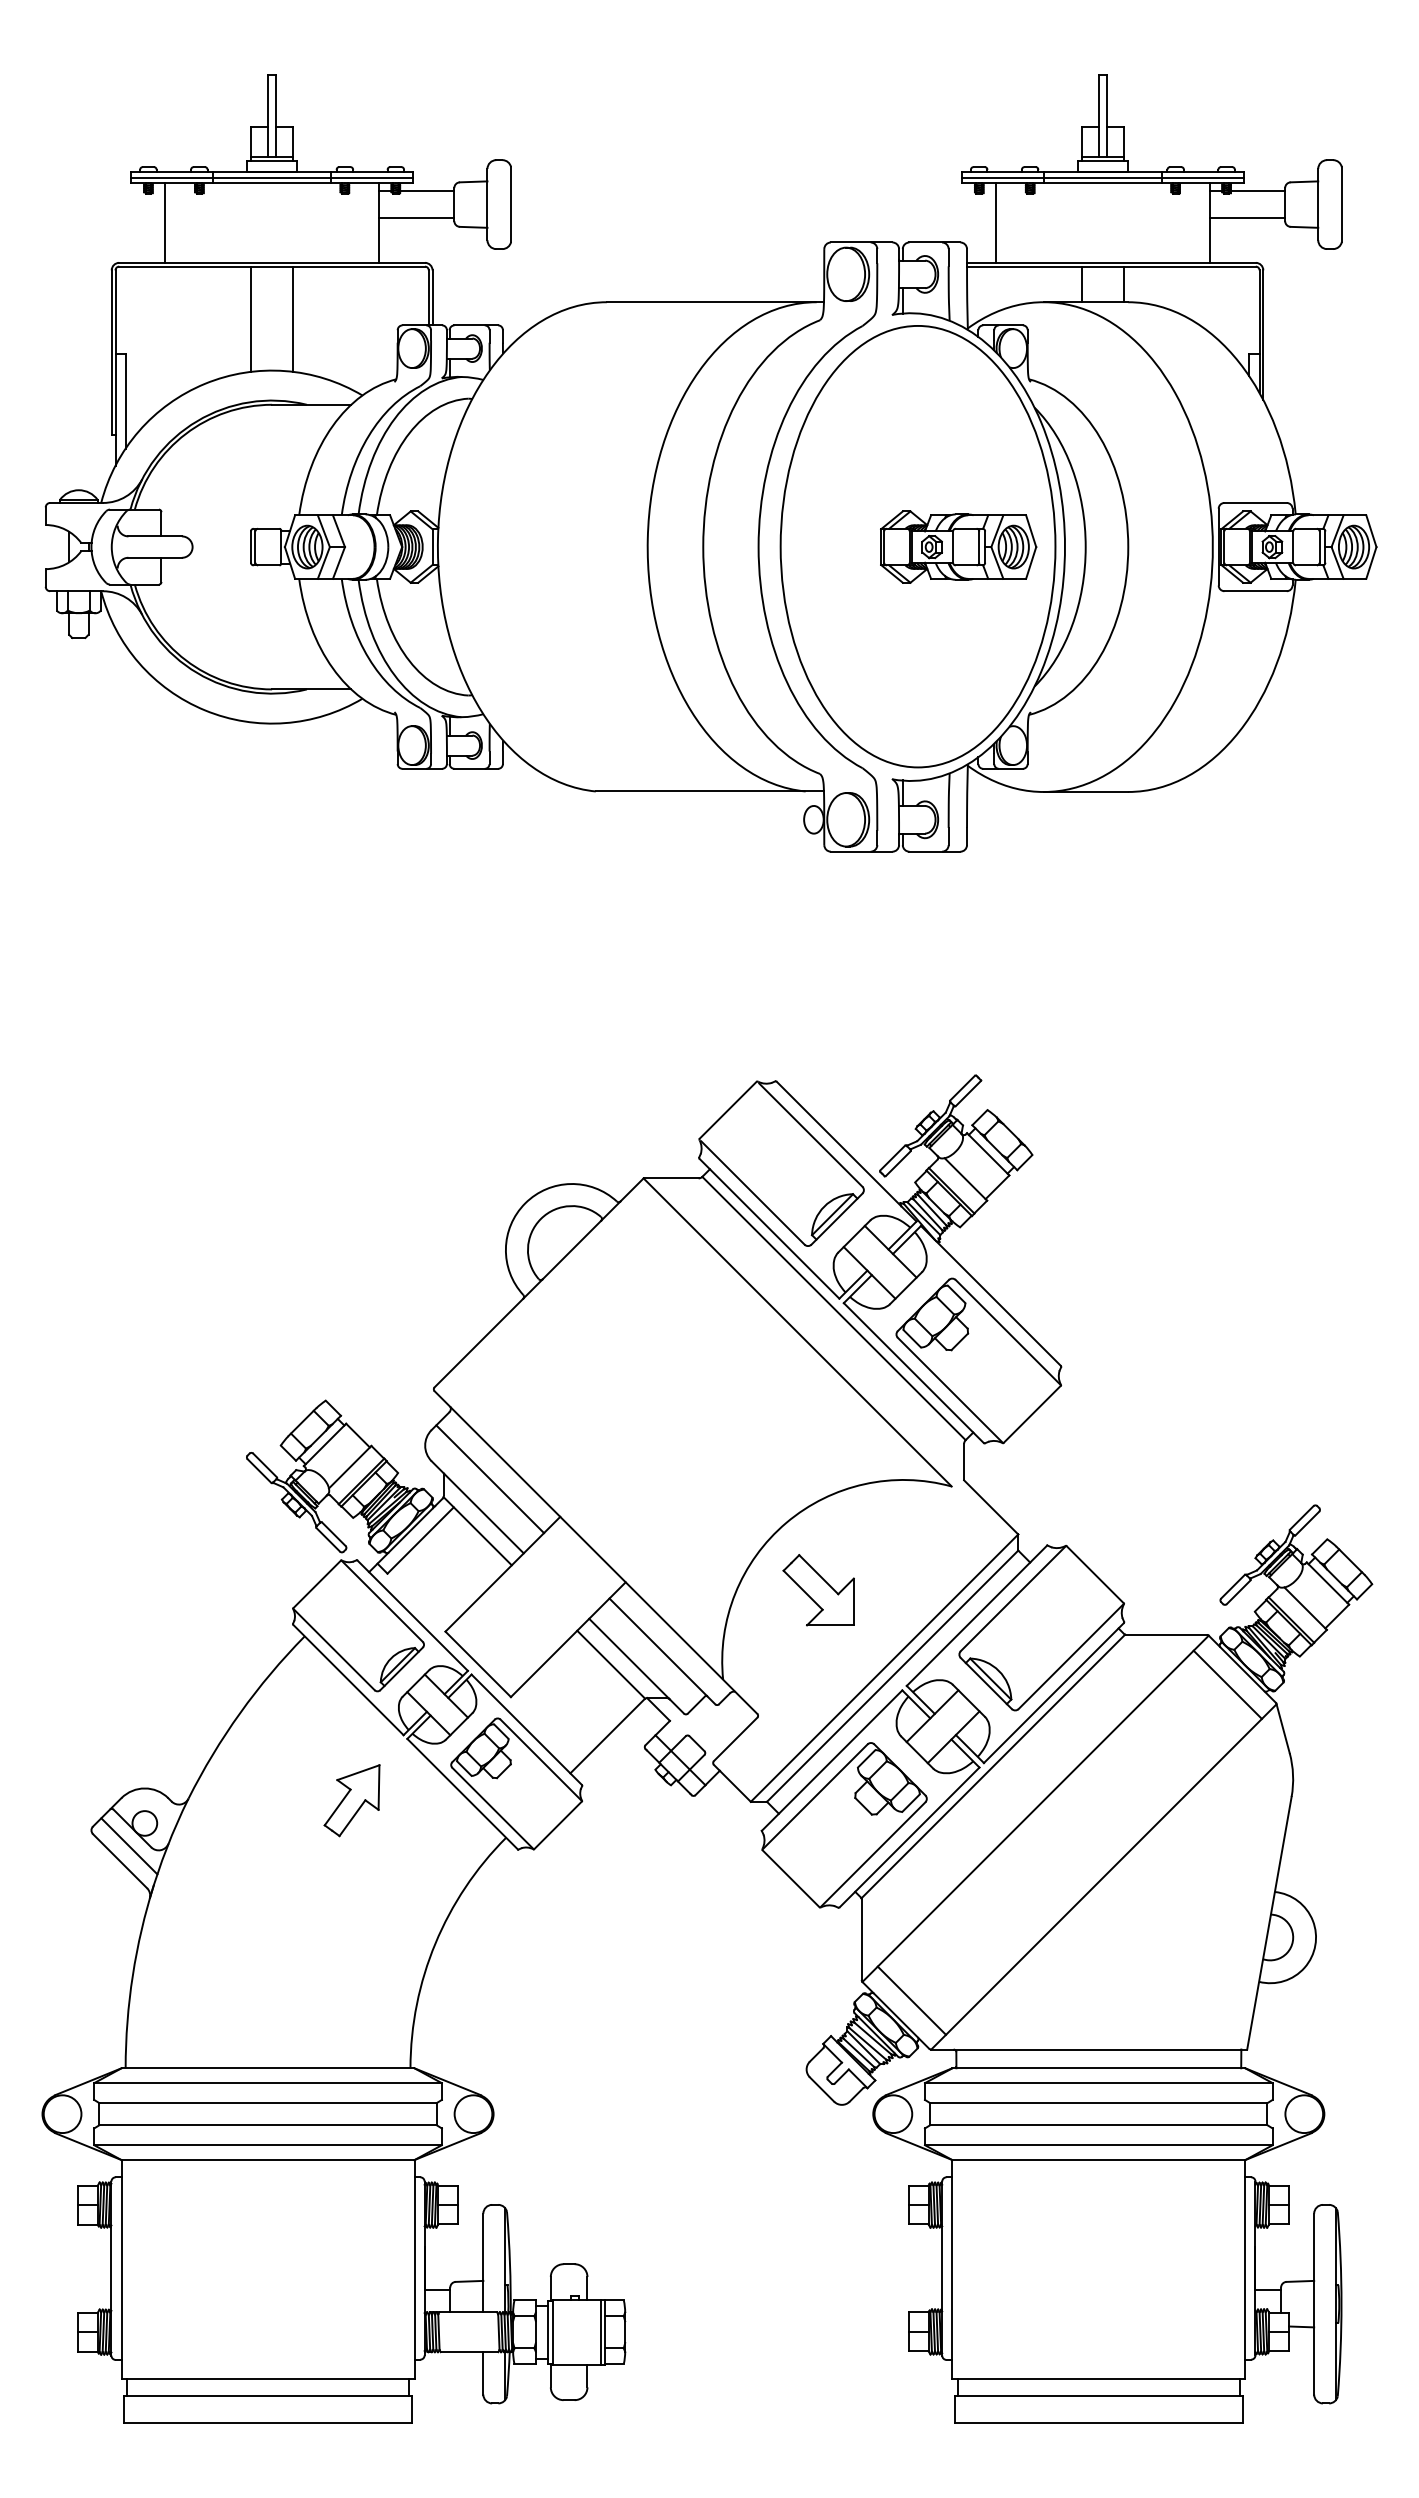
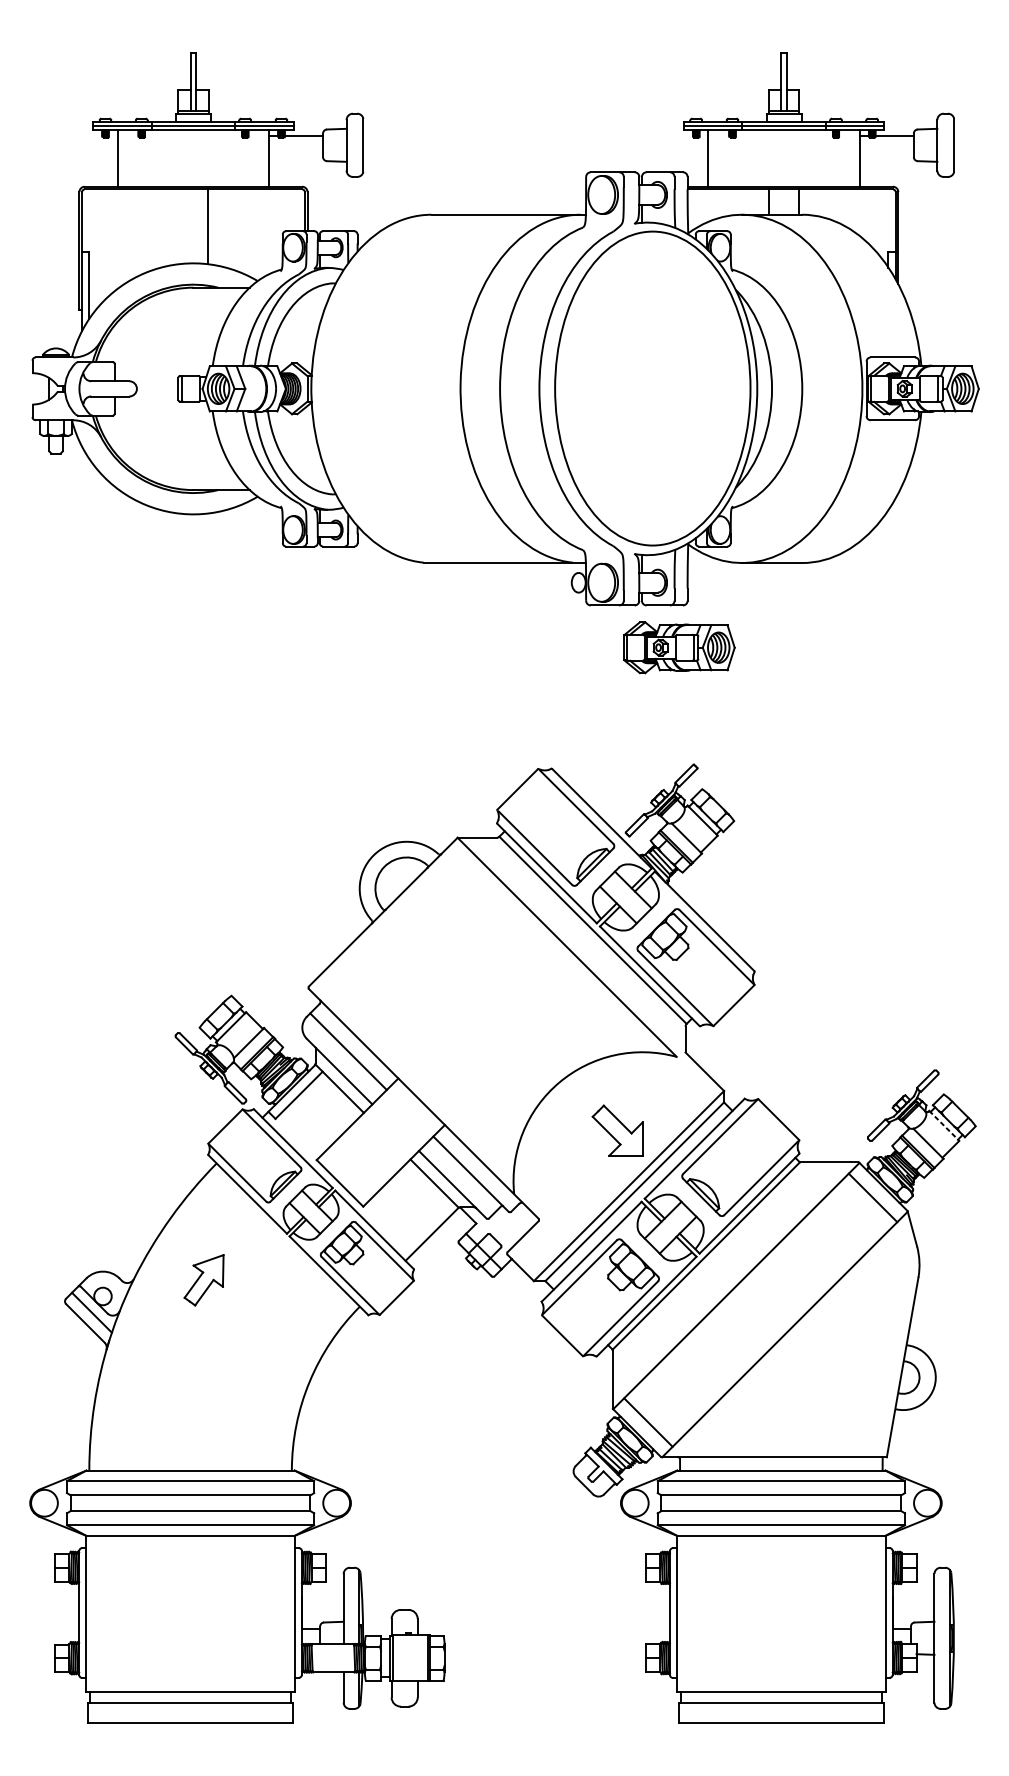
line: (416, 218) -> (296, 155), removed
line: (1247, 218) -> (887, 155), removed
line: (251, 318) -> (178, 226), removed
part: (958, 546) -> (679, 647), moved
line: (1327, 1583) -> (943, 1125), solid -> dashed
part: (818, 1590) -> (617, 1130), moved
part: (351, 1800) -> (203, 1280), moved

